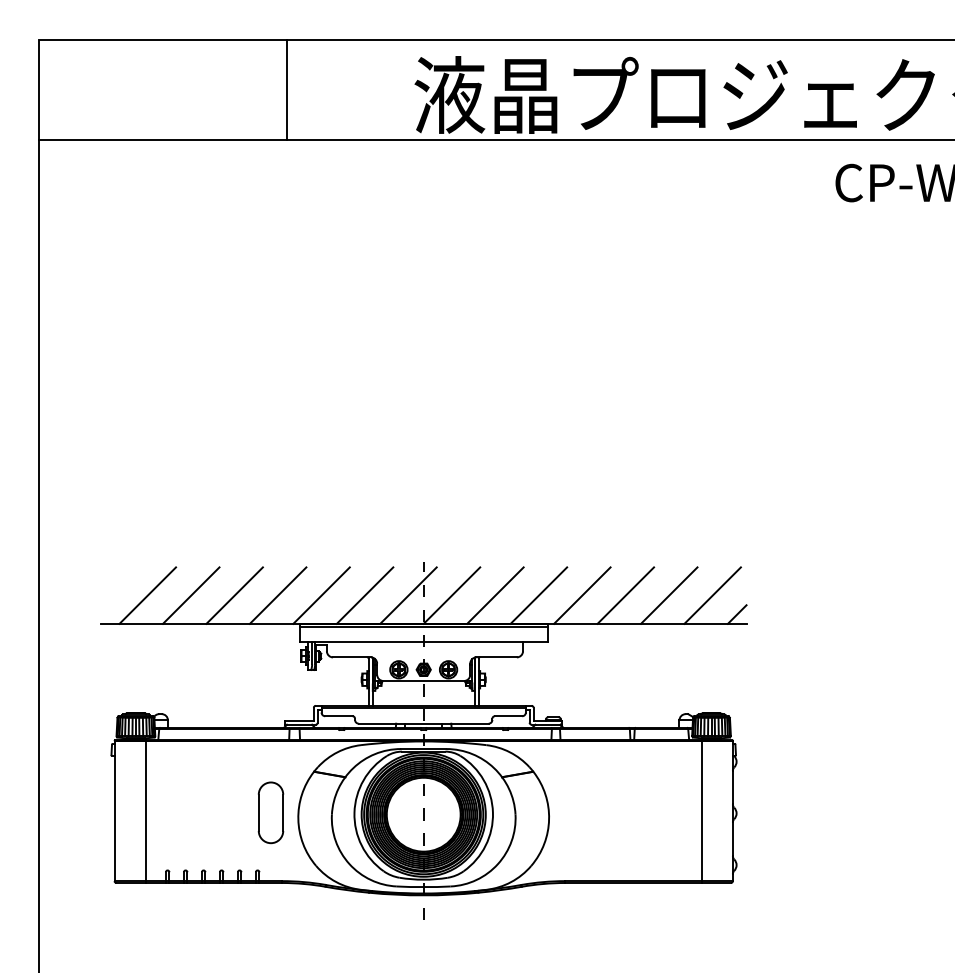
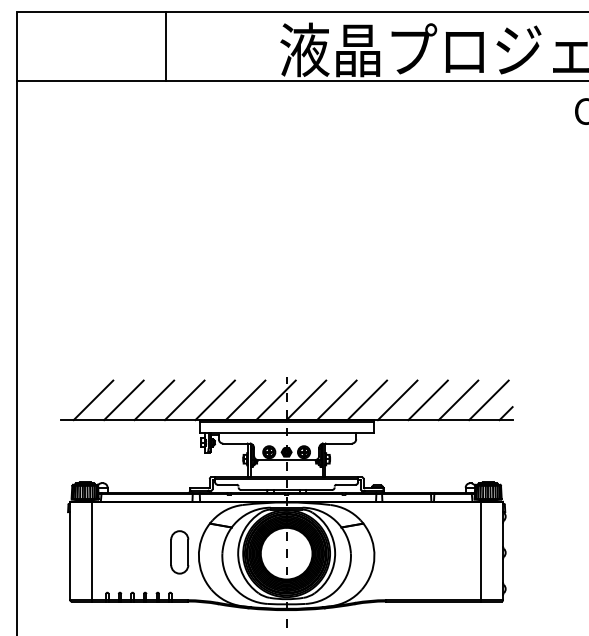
line: (287, 89) -> (166, 46), moved

